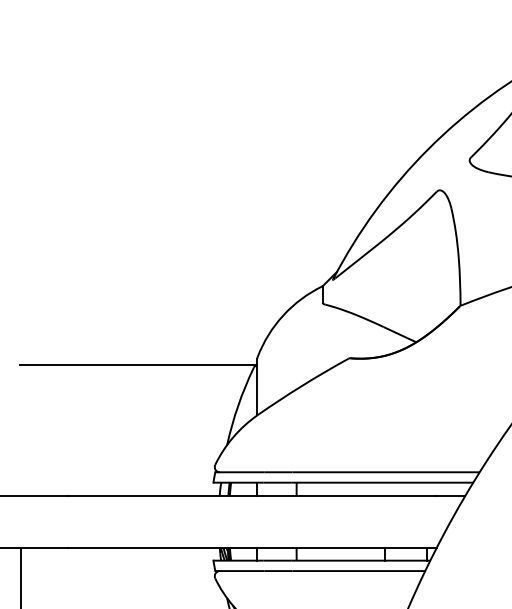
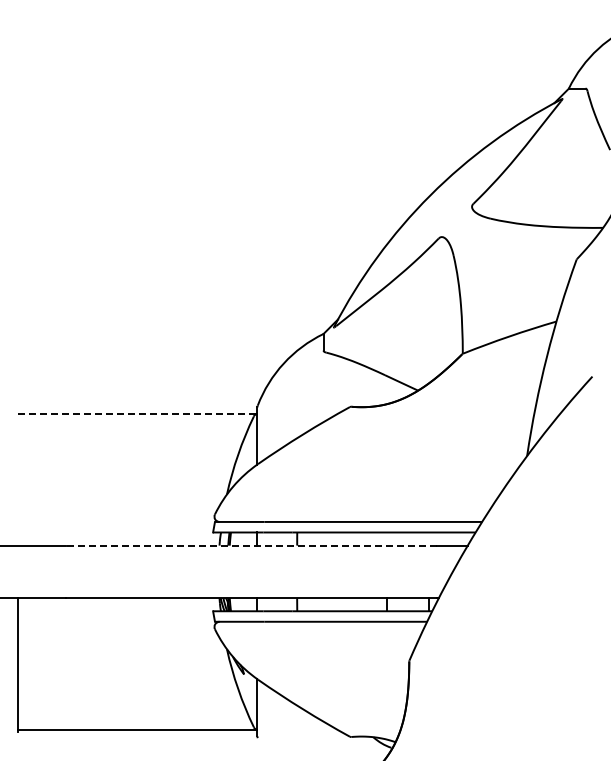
line: (138, 364) -> (137, 413), solid -> dashed
line: (251, 495) -> (251, 545), solid -> dashed

